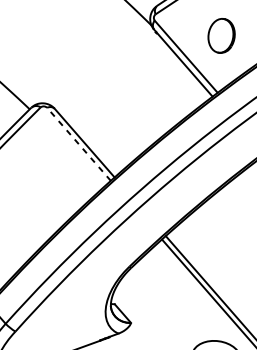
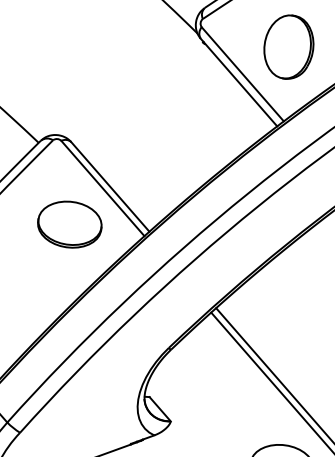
part: (221, 35) -> (288, 46), size x1.43
line: (78, 144) -> (102, 188), dashed -> solid
part: (53, 171) -> (69, 224), added

